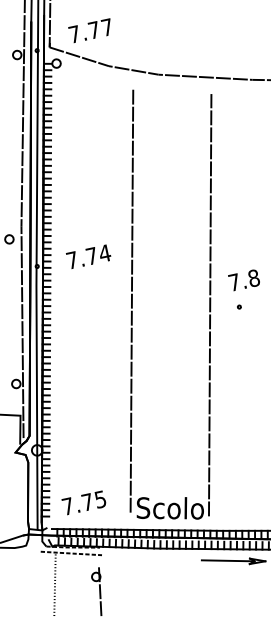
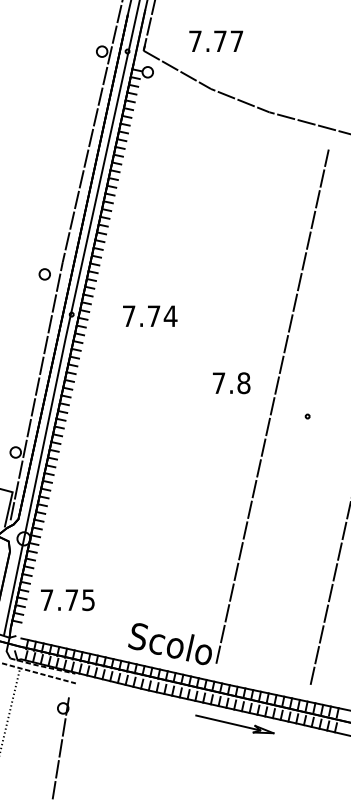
text: (91, 30) -> (216, 40), moved
text: (89, 256) -> (150, 315), moved
text: (244, 280) -> (231, 383), moved
line: (131, 300) -> (177, 380), removed
text: (84, 503) -> (67, 600), moved

